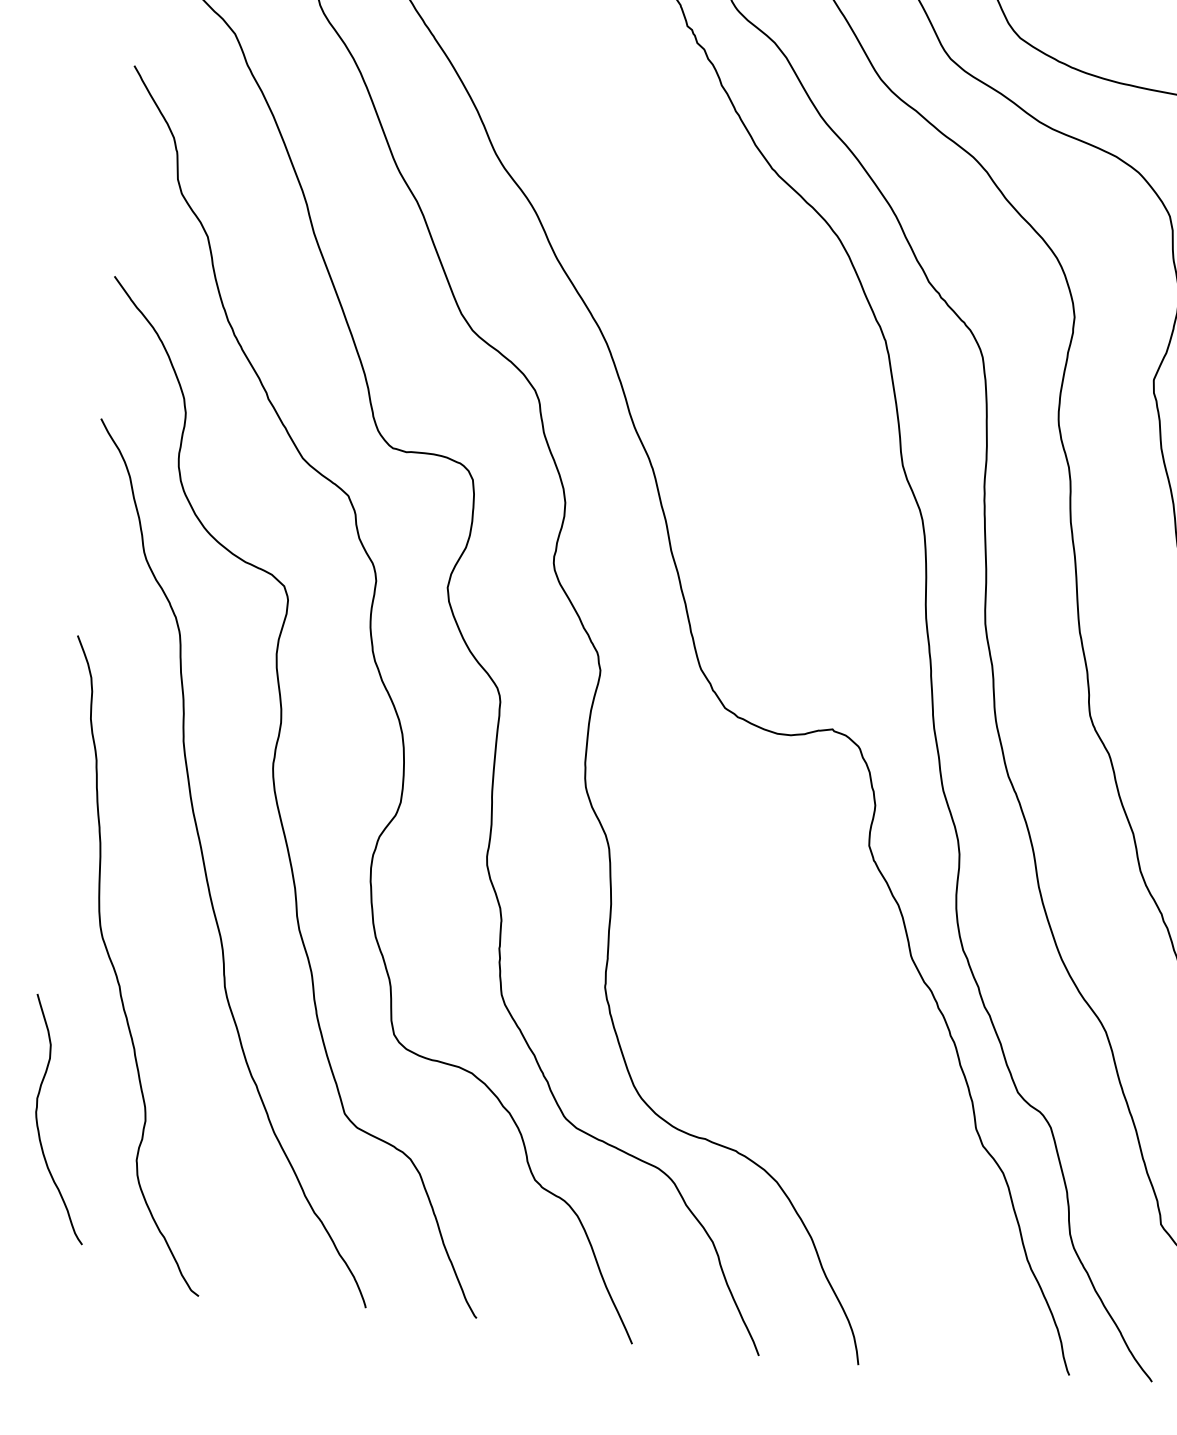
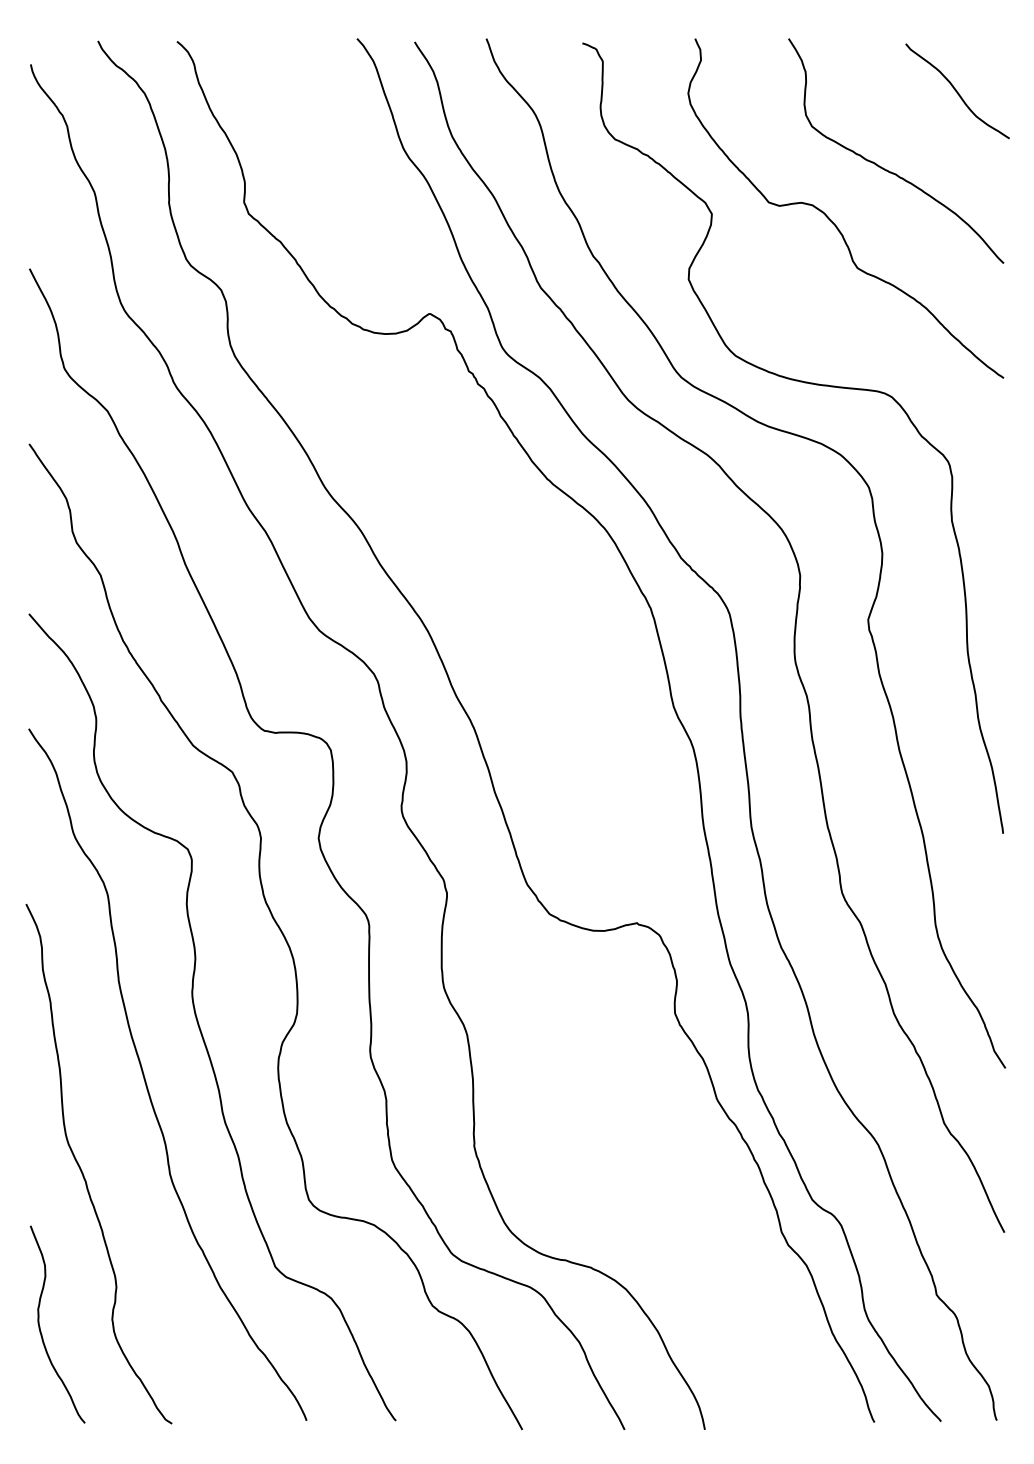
curve: (38, 1119) -> (40, 1326), moved

